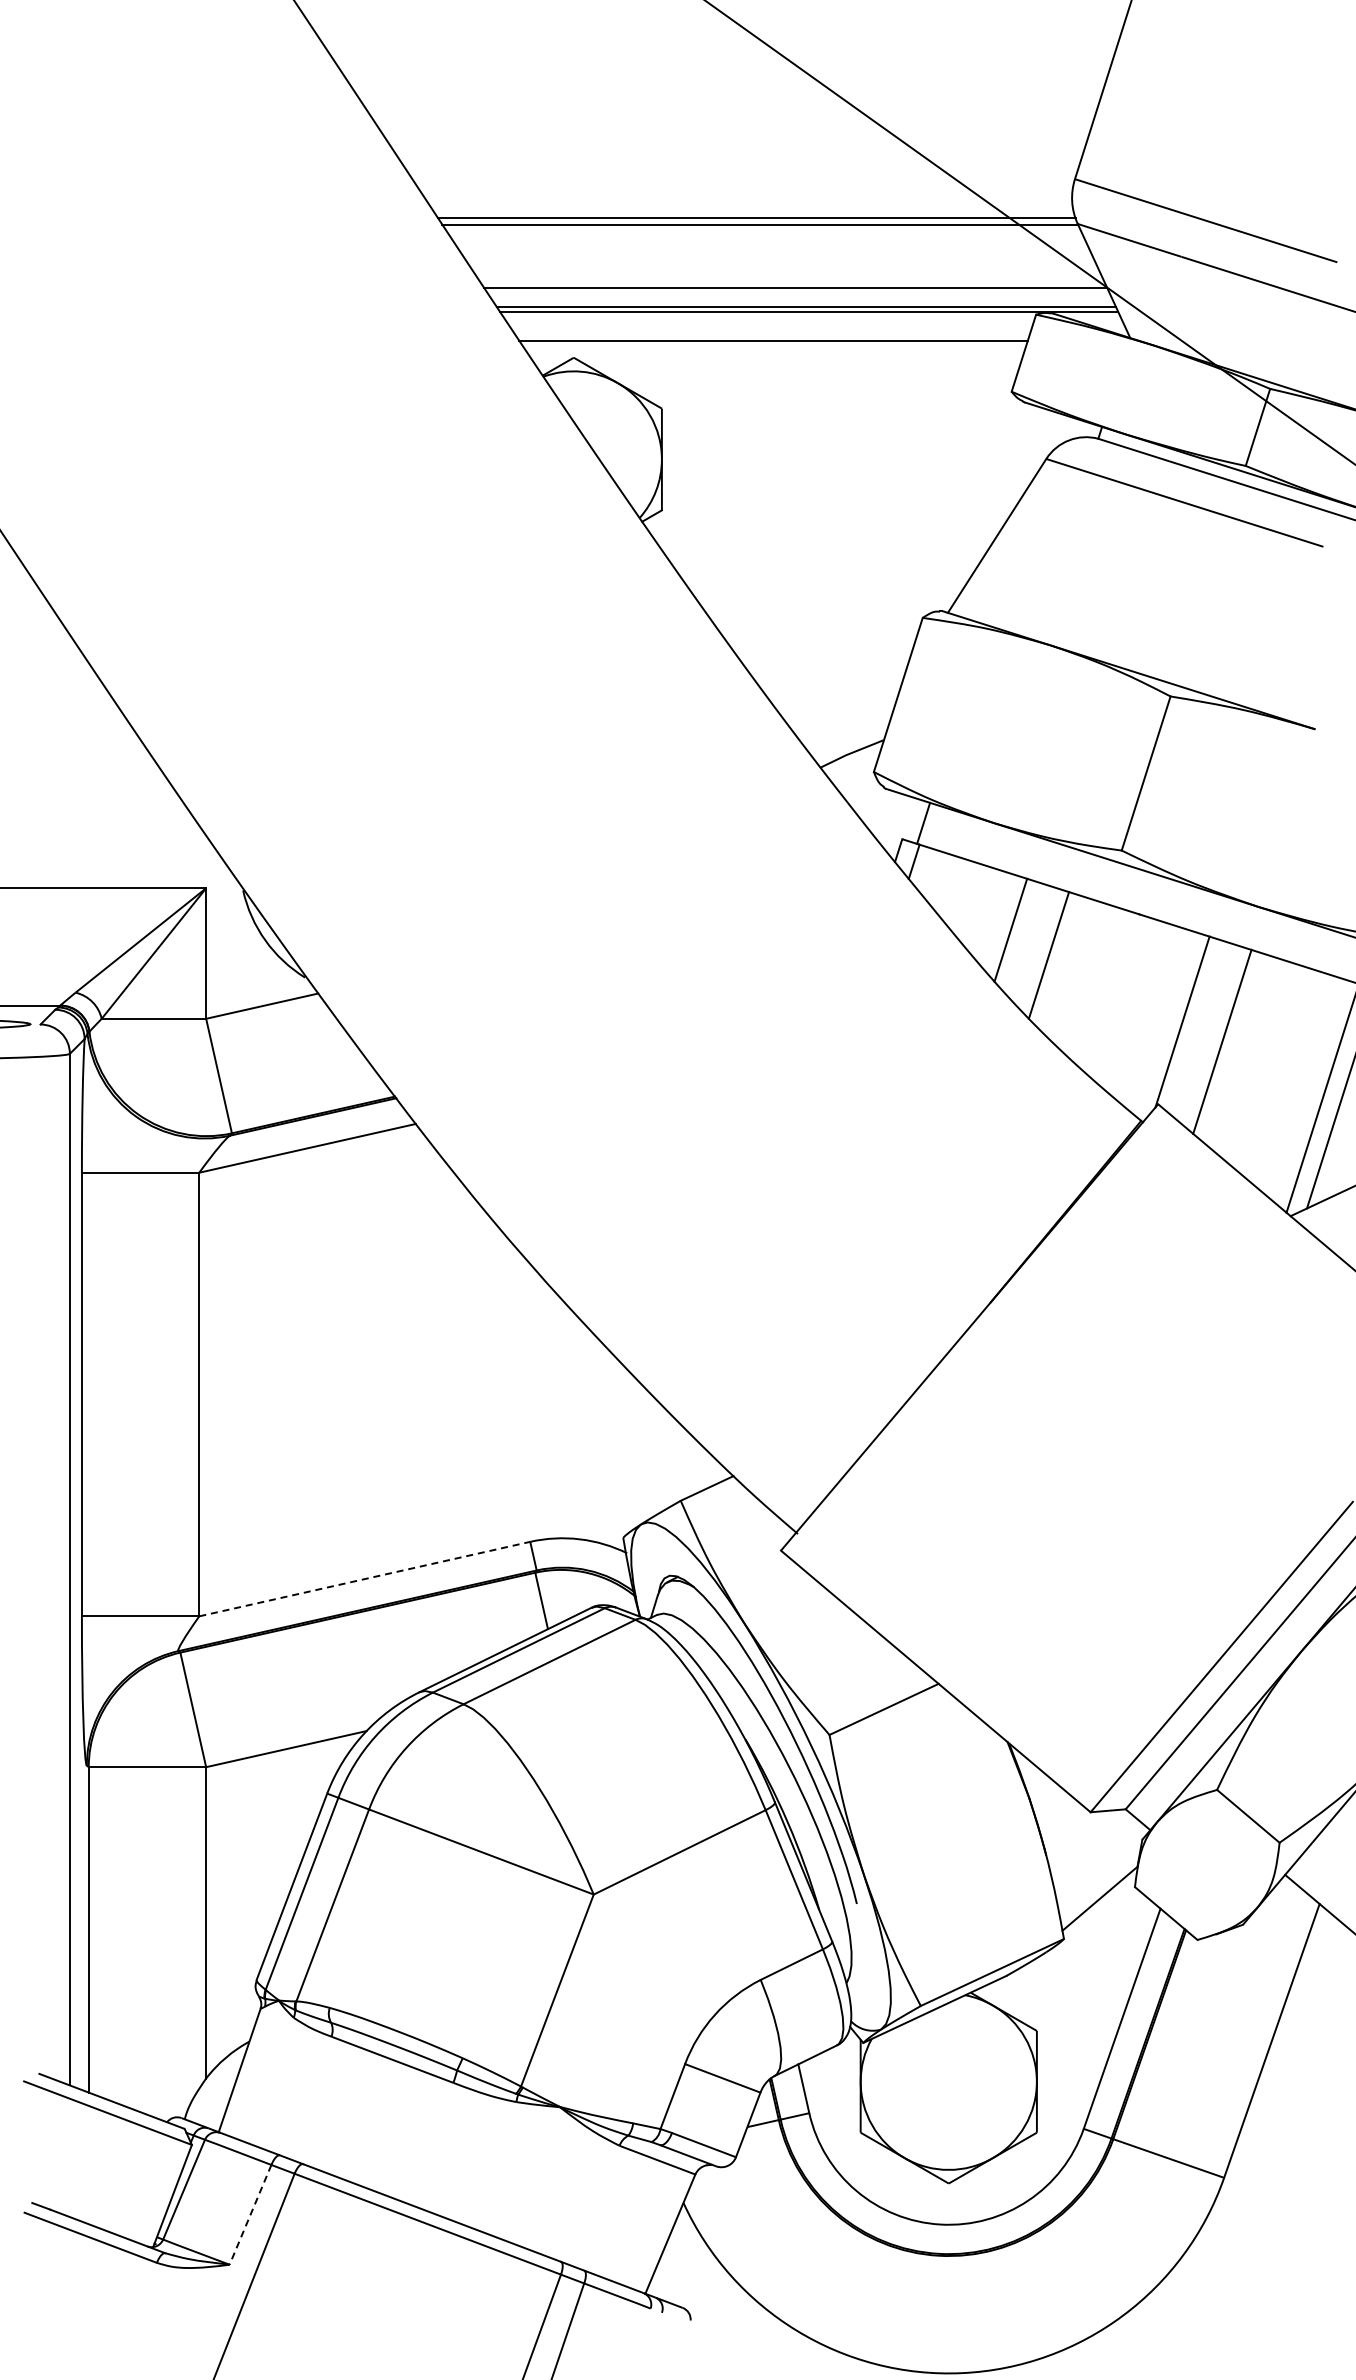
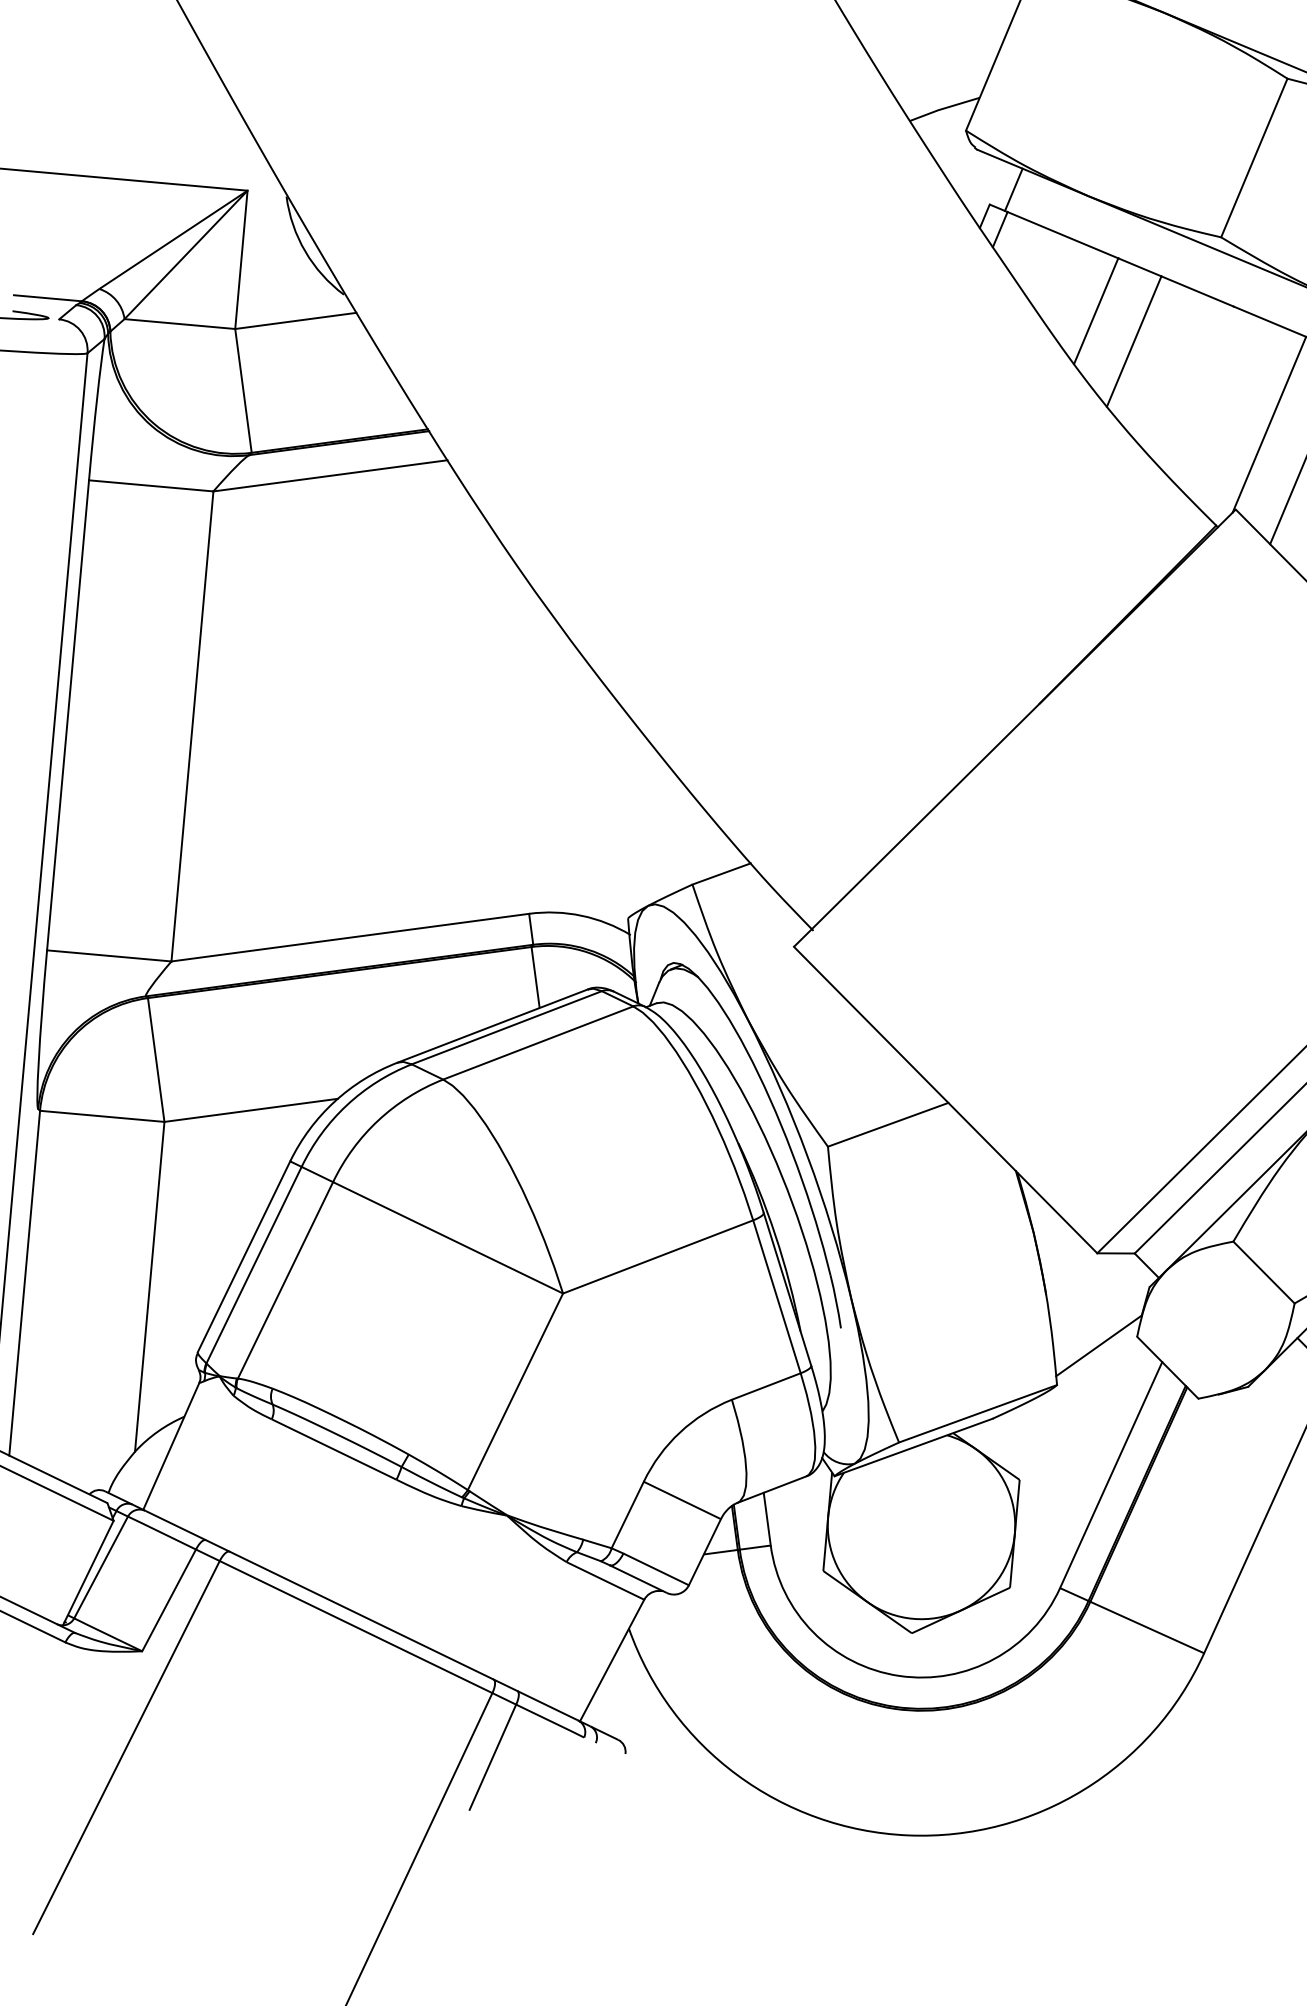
line: (364, 1579) -> (349, 938), dashed -> solid
line: (250, 2215) -> (169, 1601), dashed -> solid

